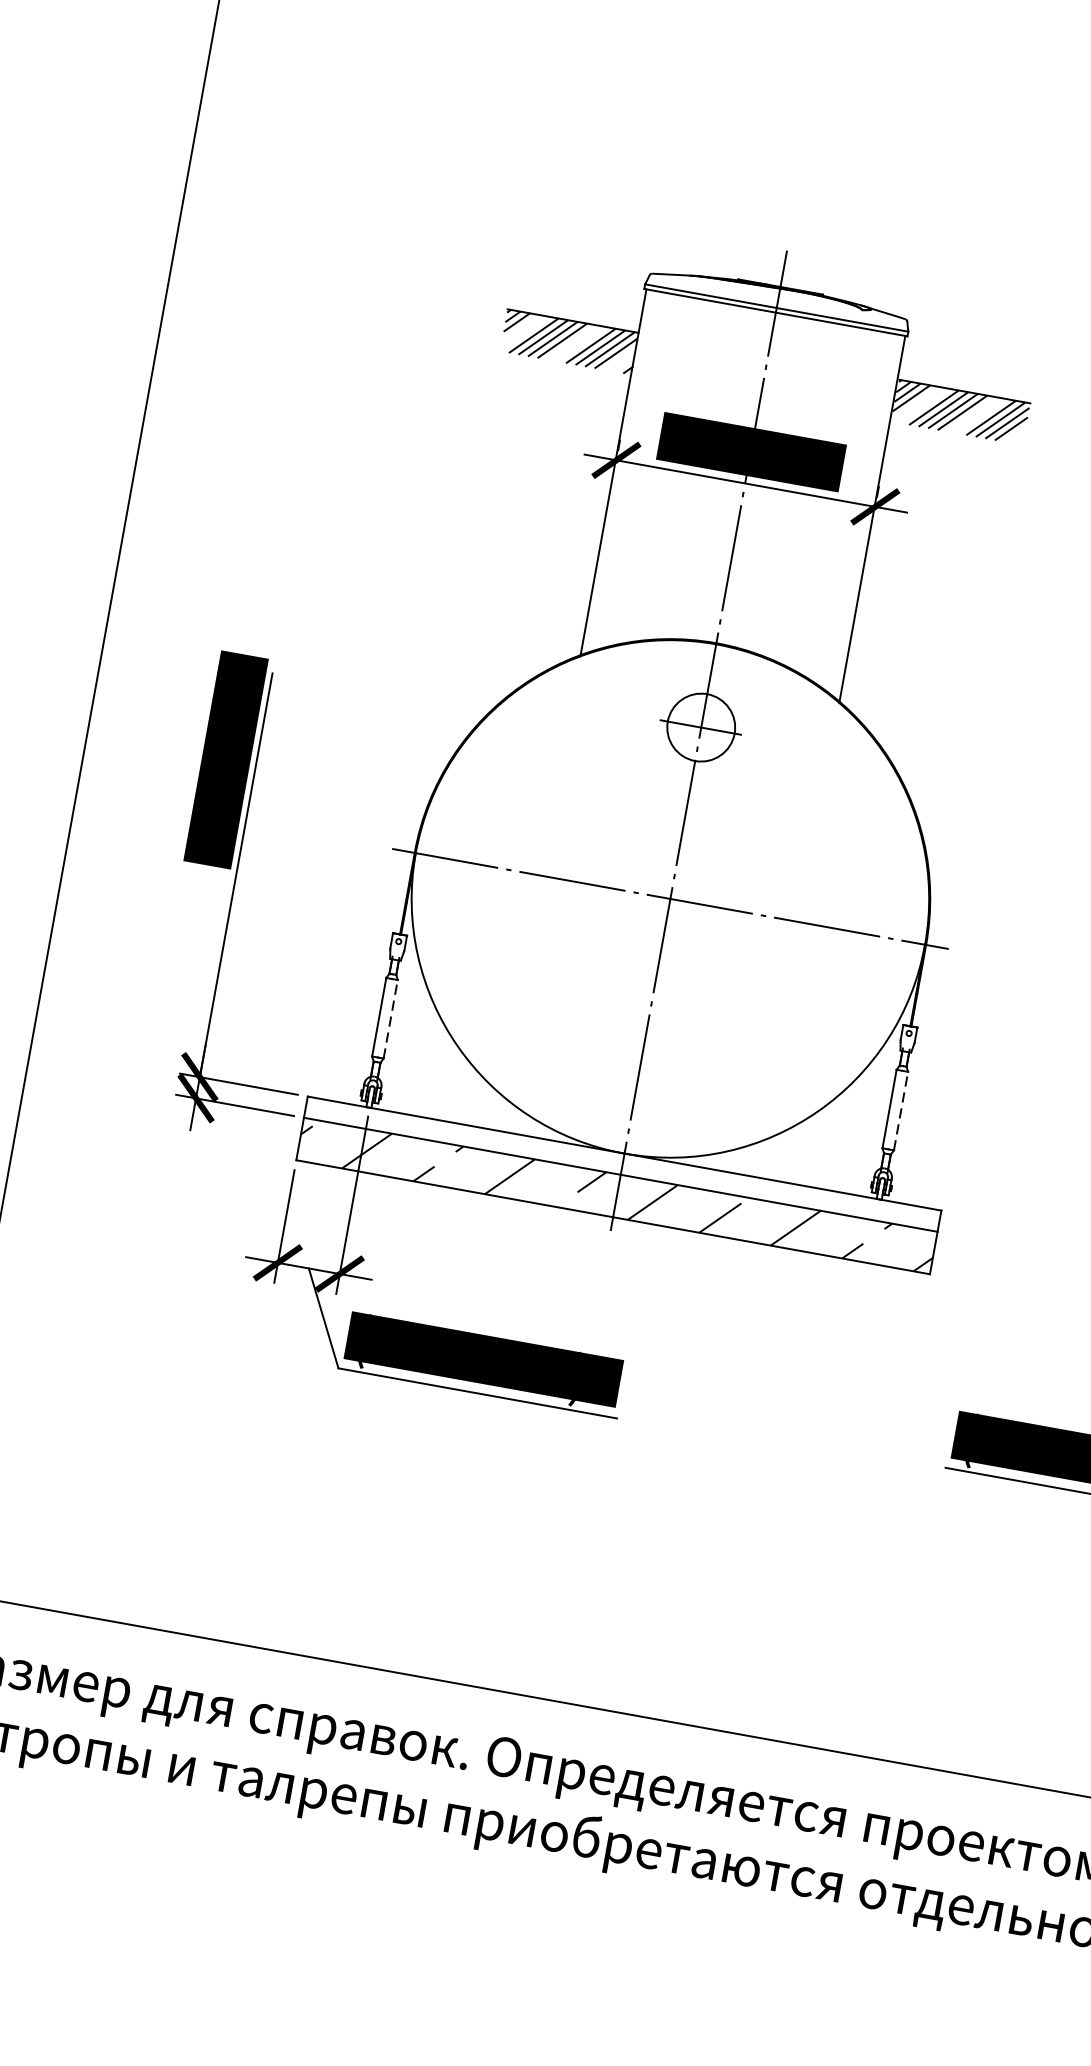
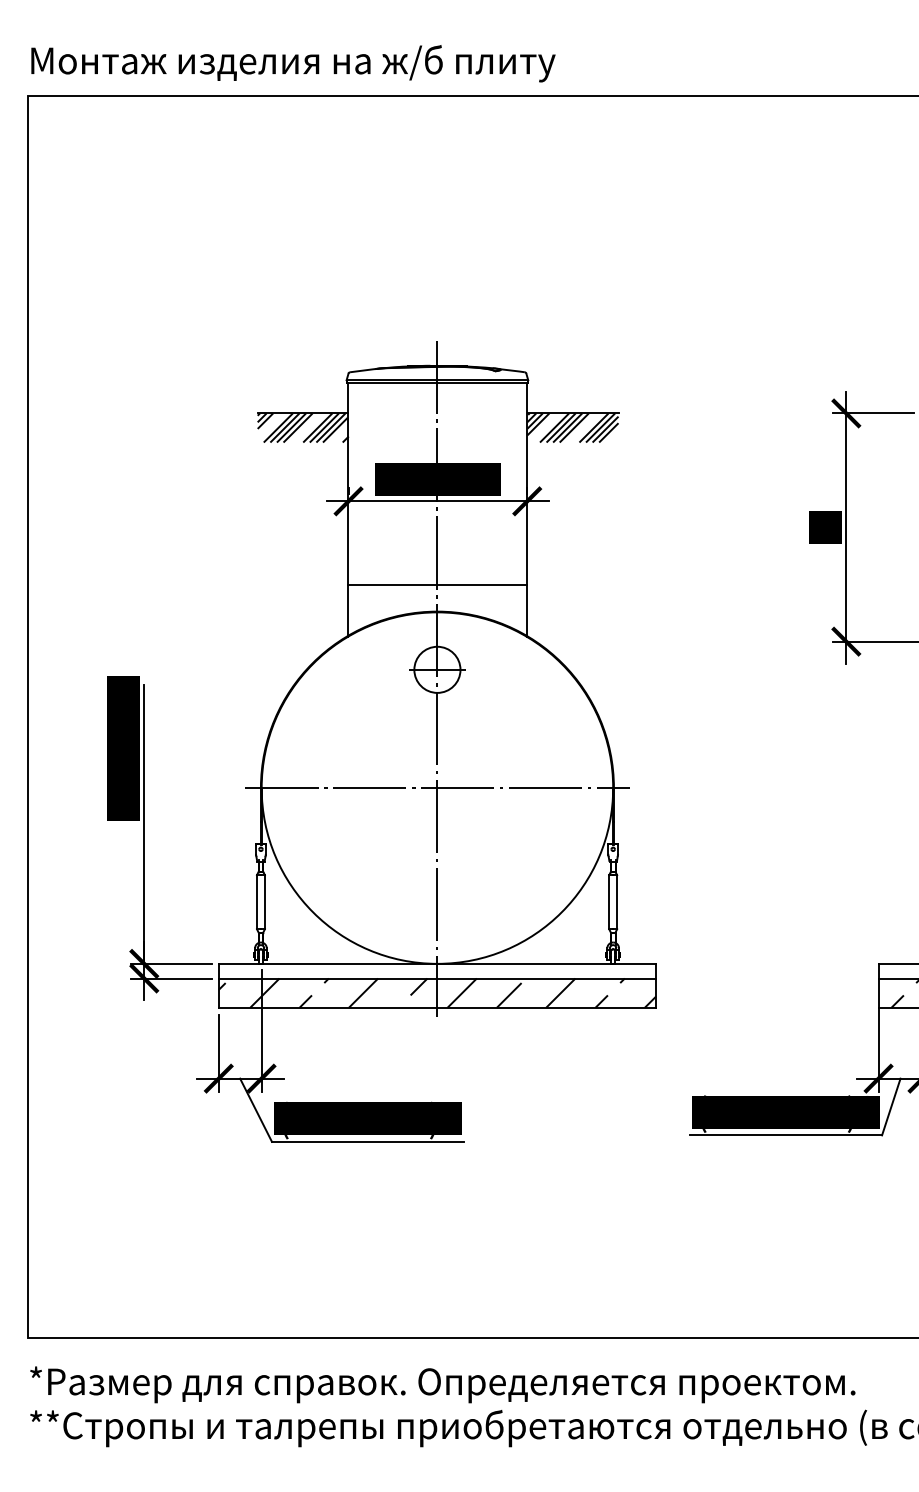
line: (723, 605) -> (437, 585), added
line: (390, 1018) -> (264, 901), dashed -> solid
line: (901, 1110) -> (617, 901), dashed -> solid

